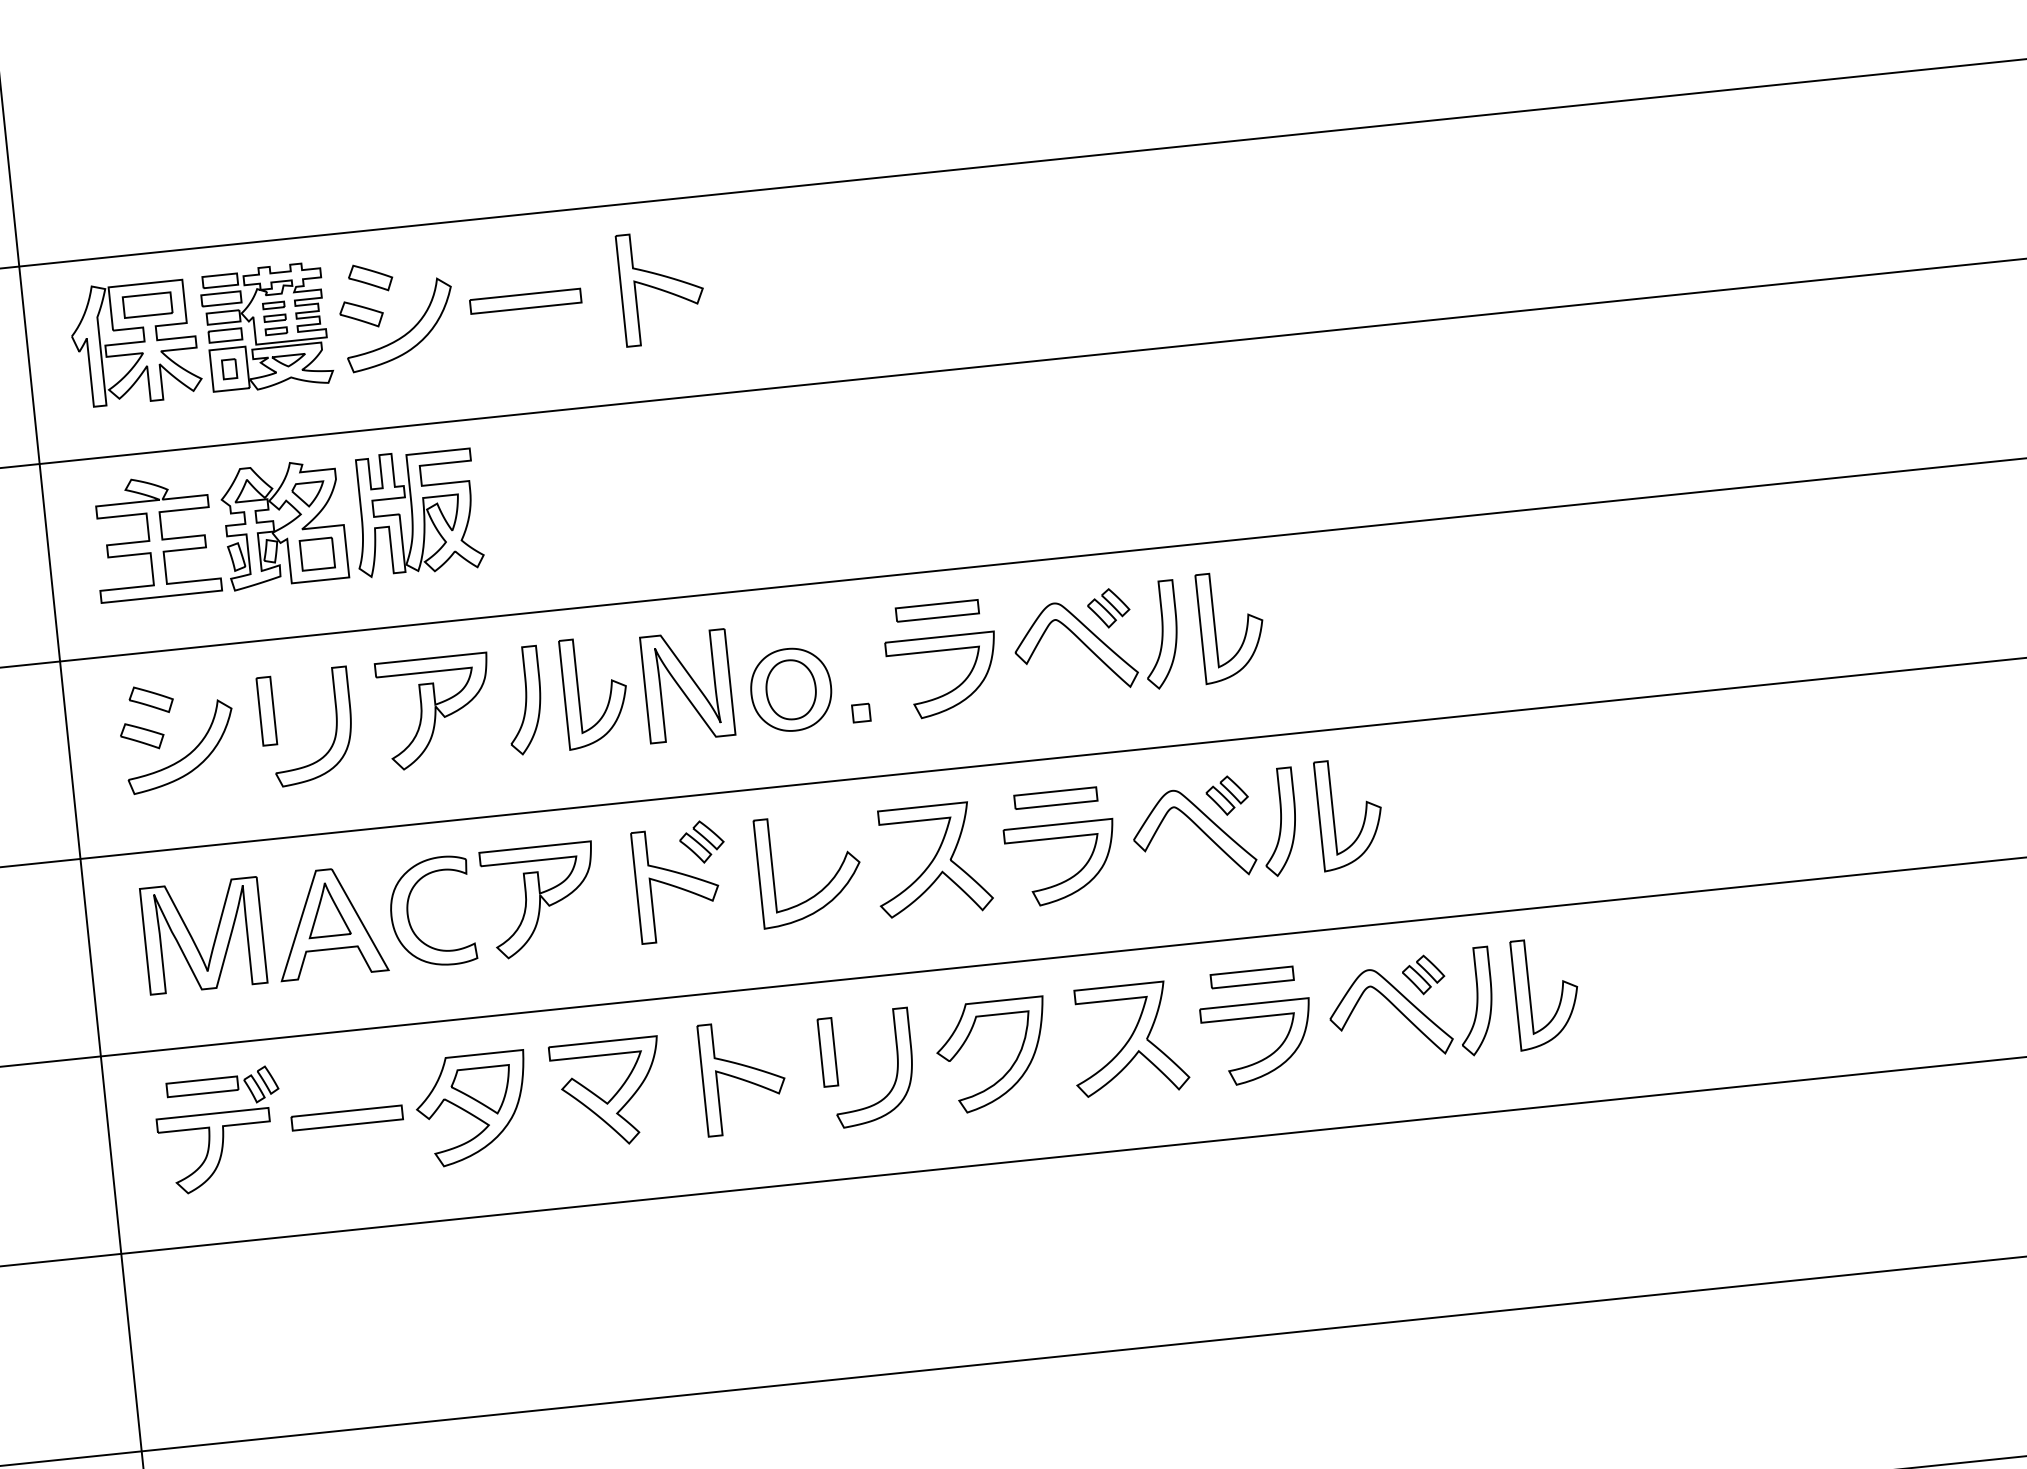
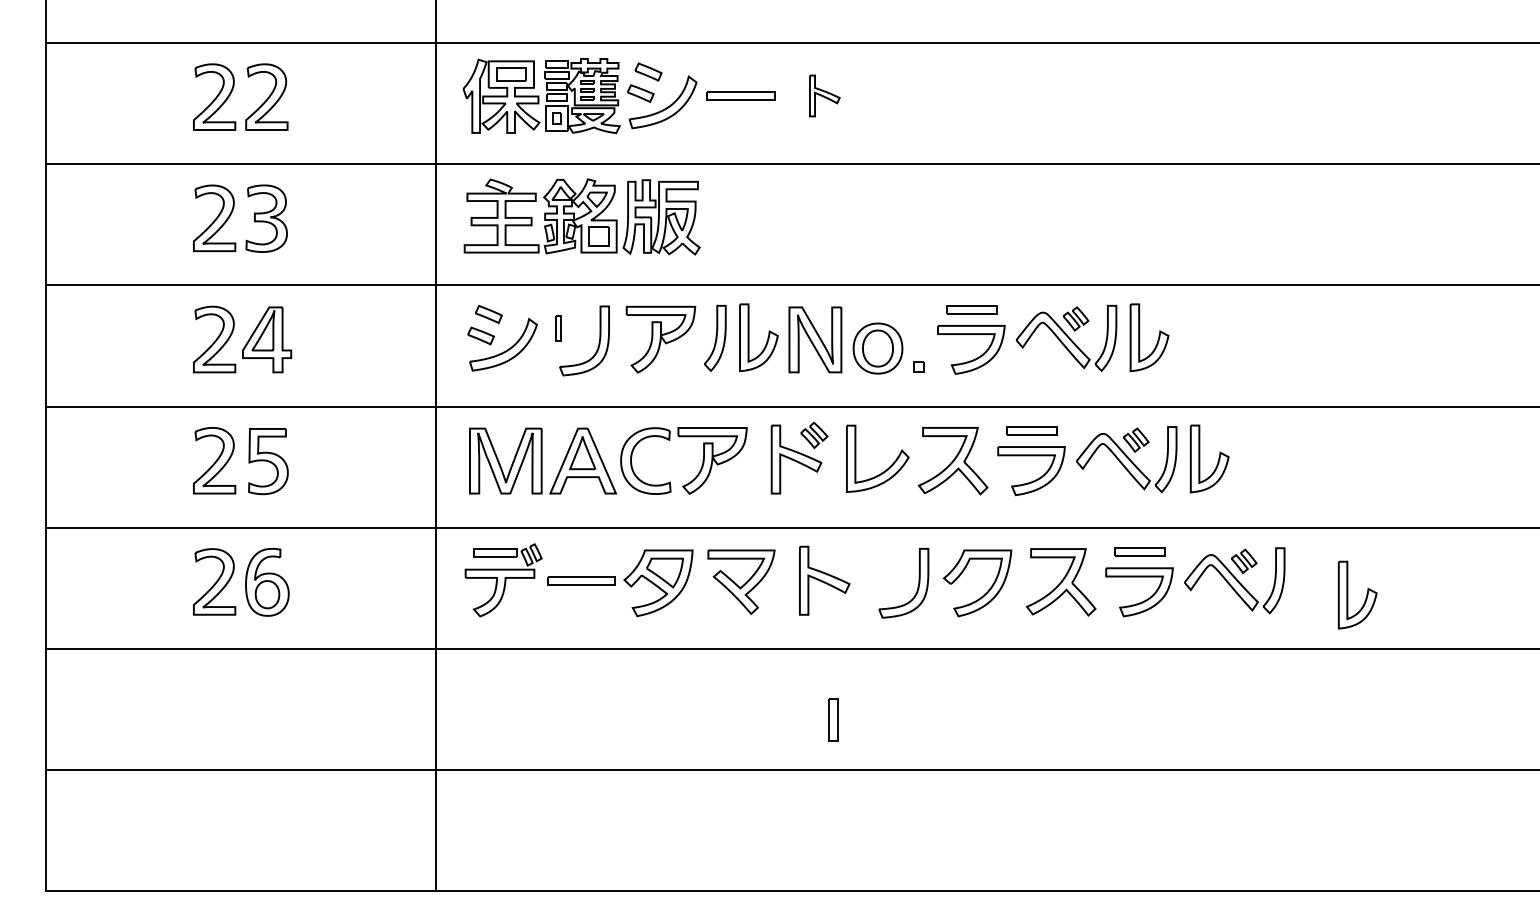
part: (661, 286) -> (824, 95), size x0.6
part: (267, 710) -> (558, 328), size x0.6
part: (1559, 995) -> (1365, 597), moved
part: (827, 1051) -> (833, 719), moved

